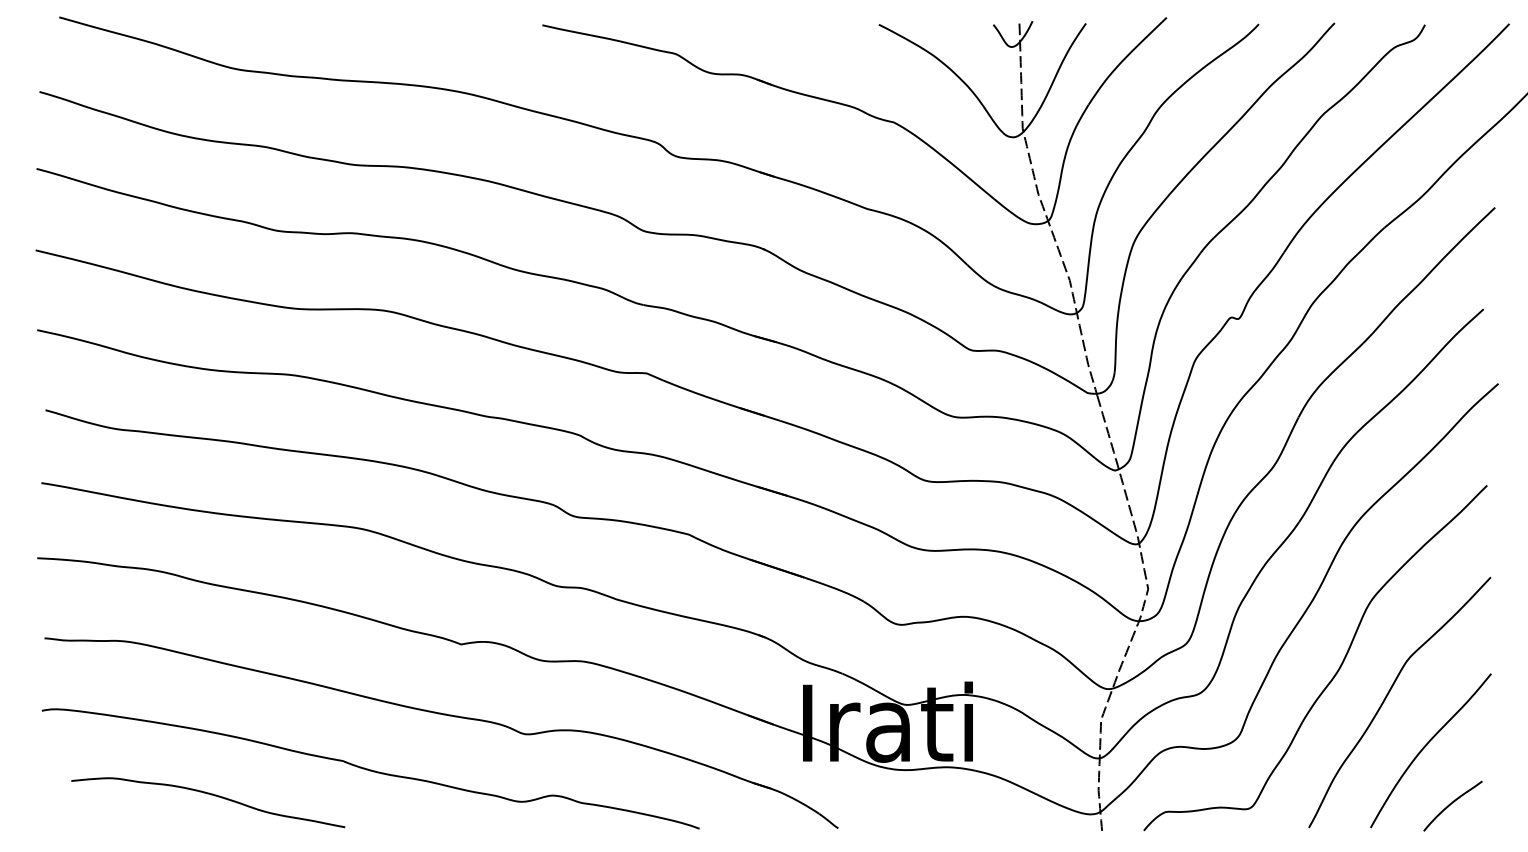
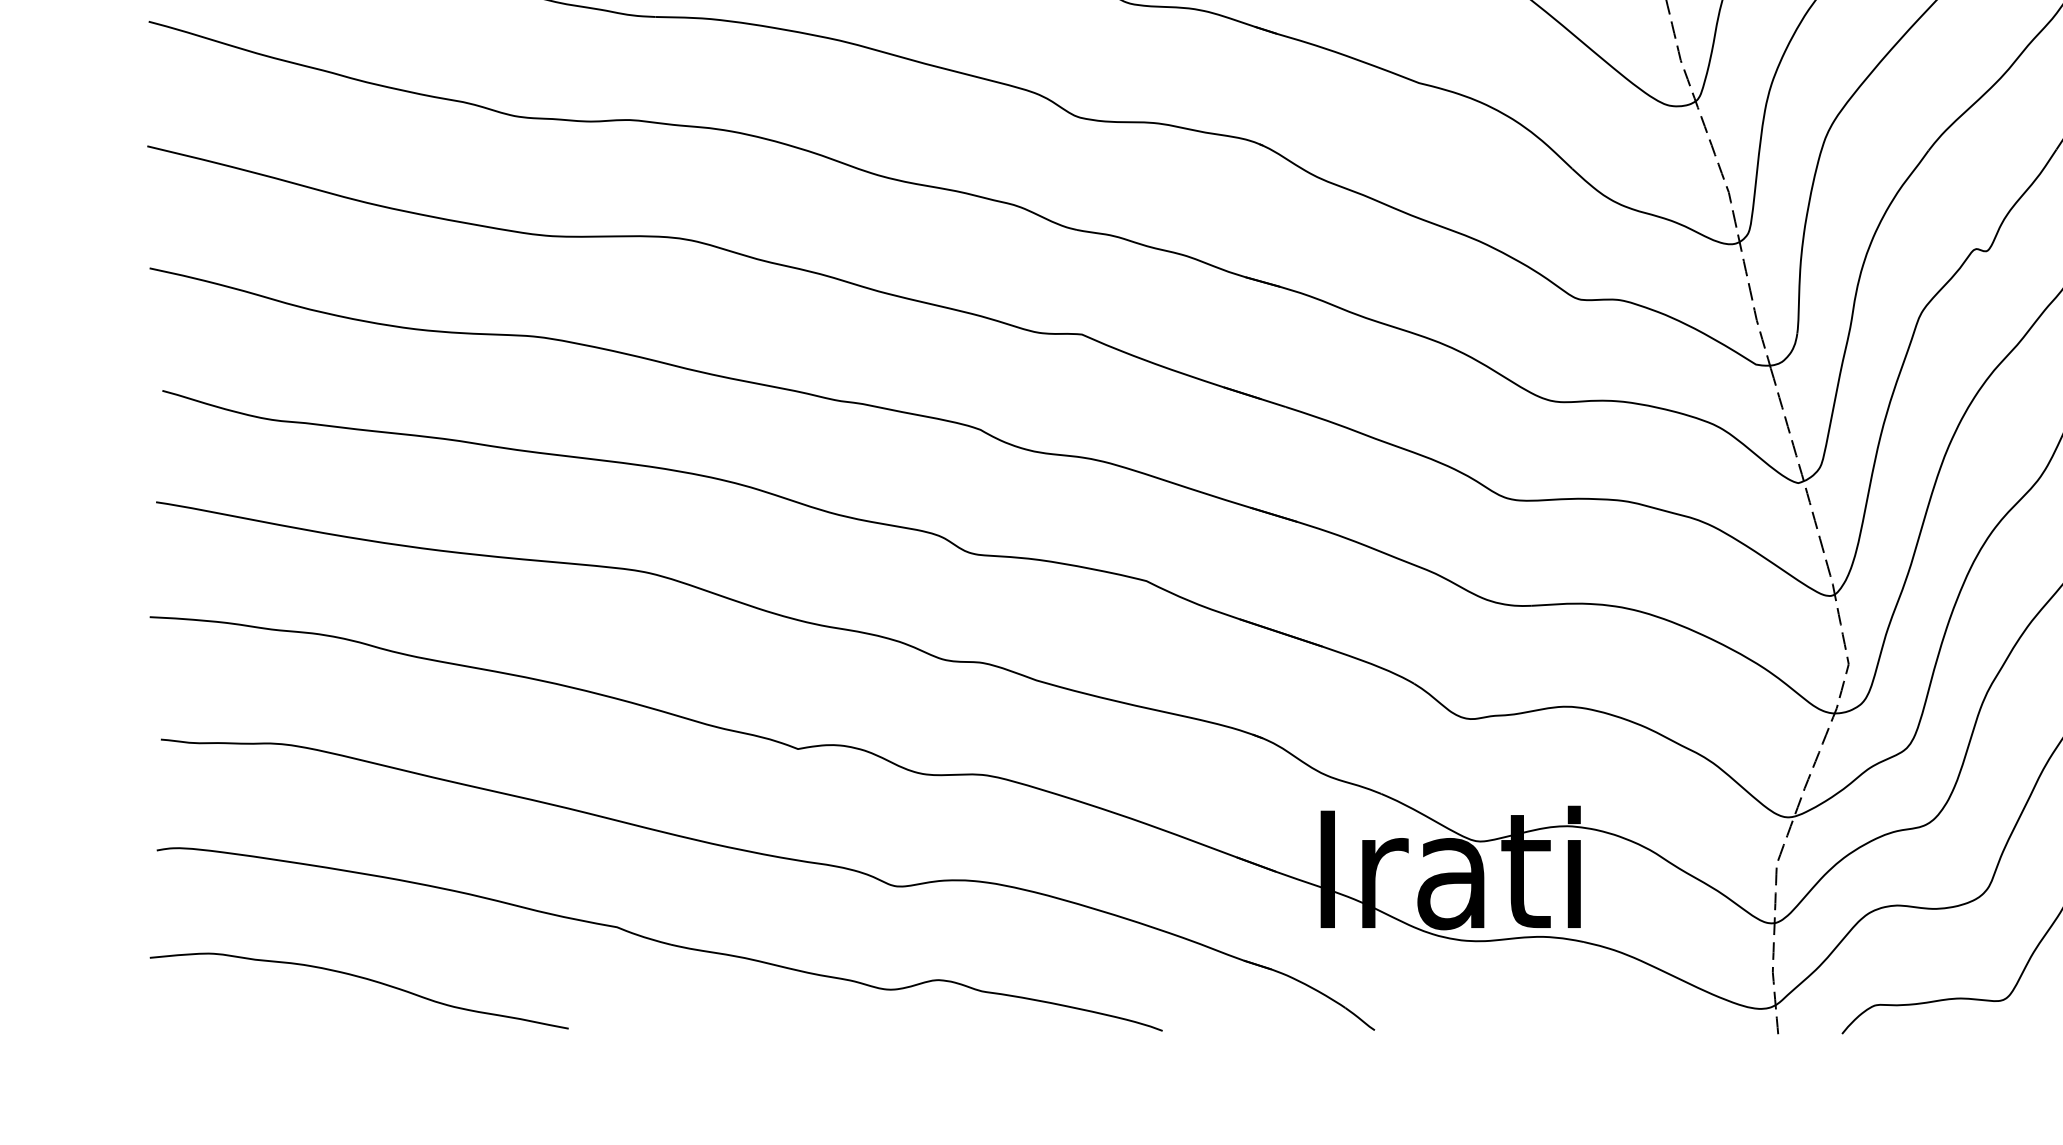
curve: (211, 795) -> (364, 980), moved

